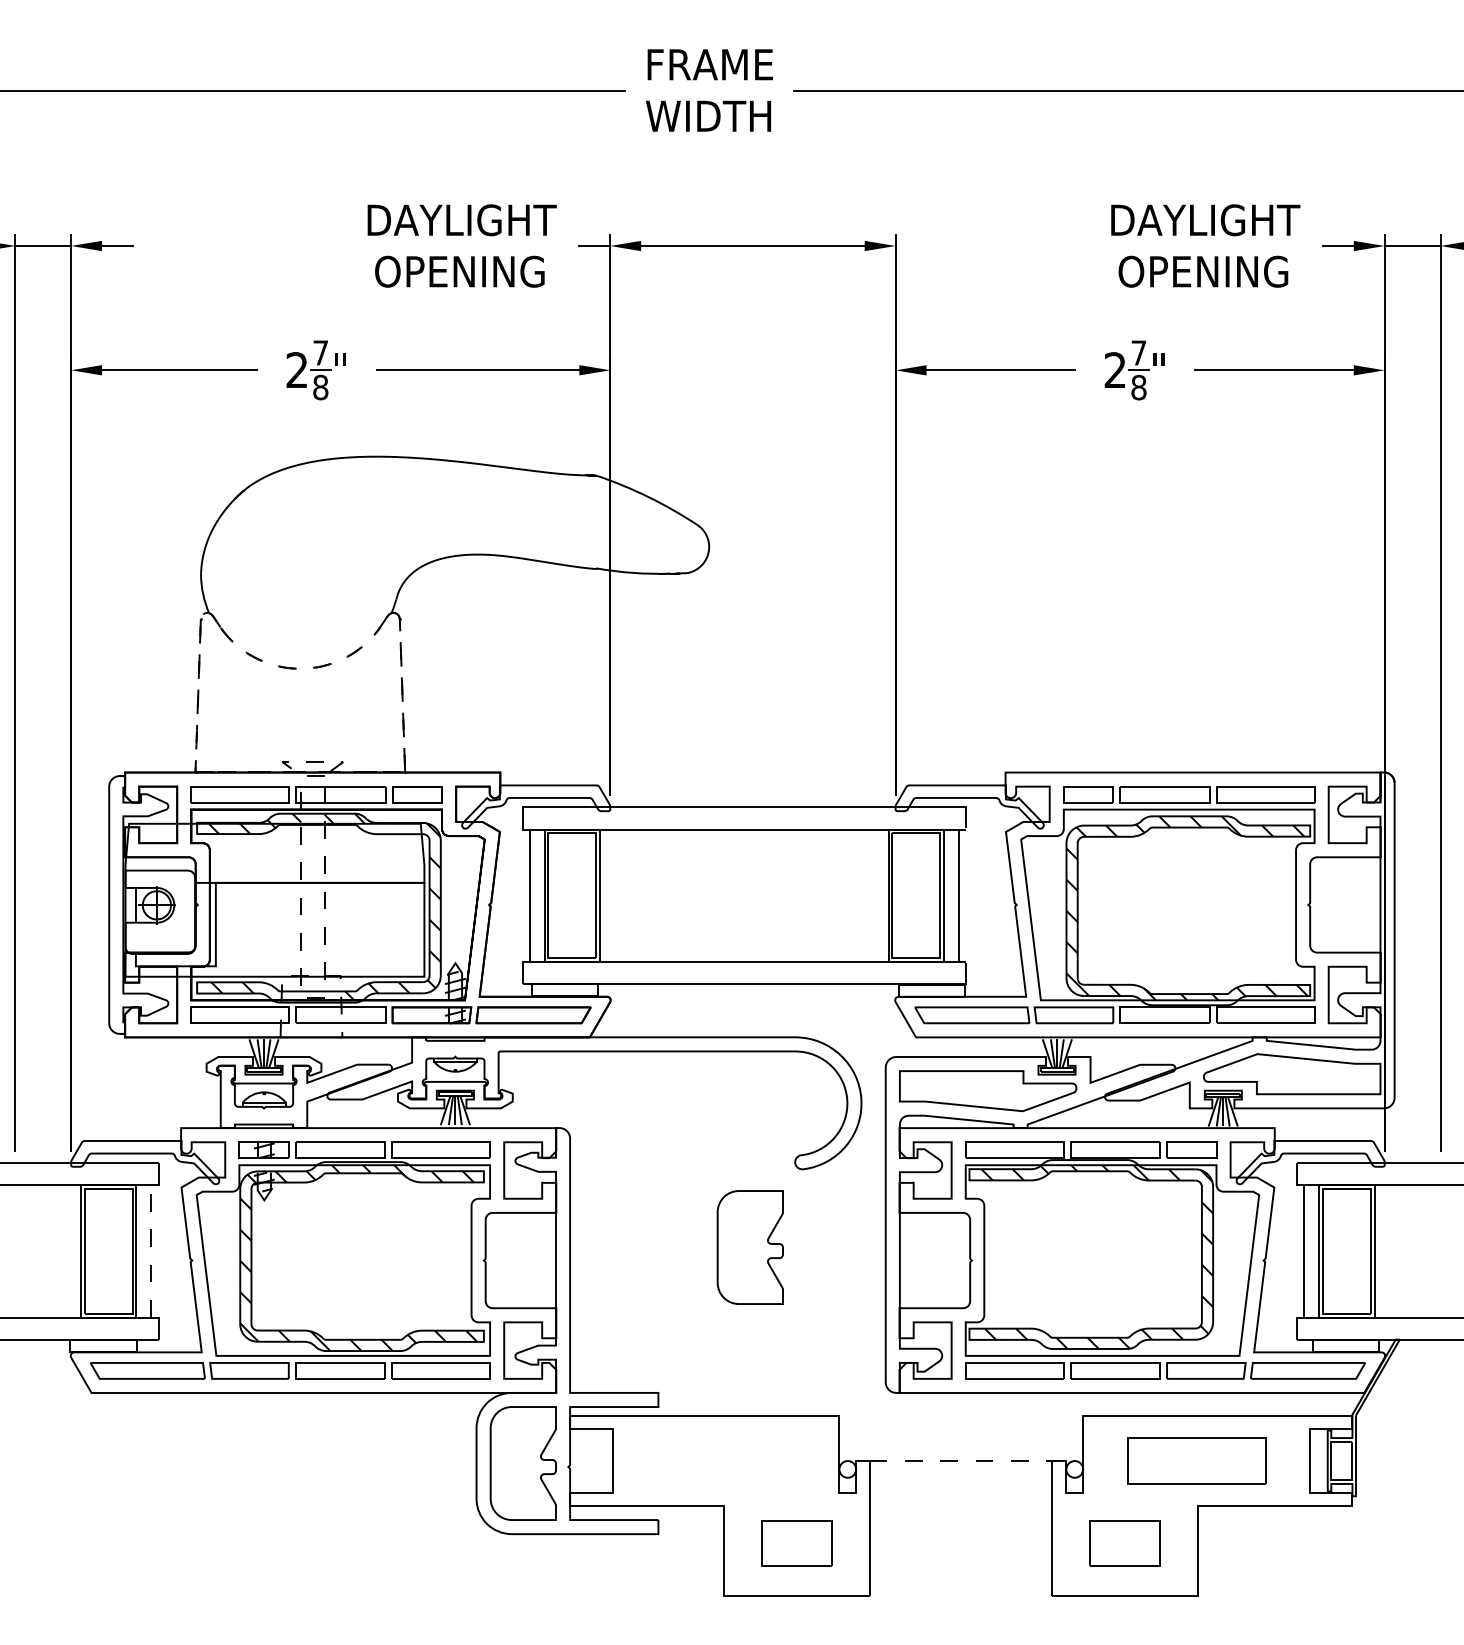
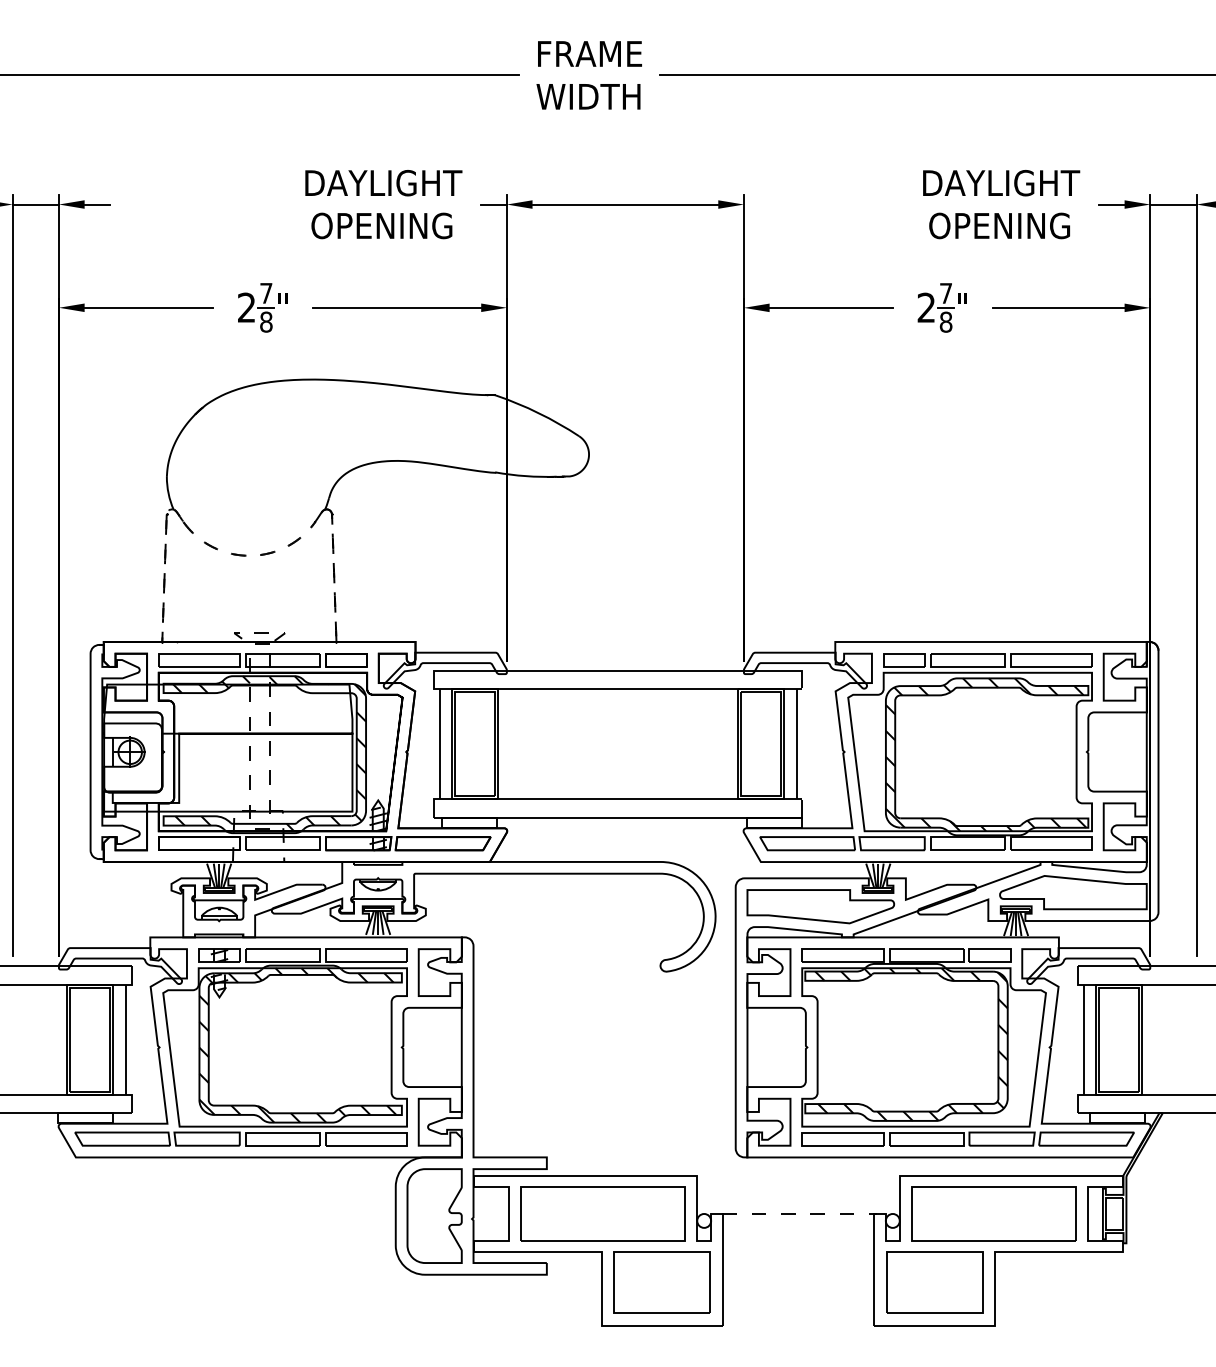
part: (749, 1247) -> (622, 1036), removed
line: (151, 1250) -> (125, 1039), dashed -> solid
part: (725, 1460) -> (602, 1213), added
part: (1196, 1460) -> (993, 1213), size x1.43
part: (796, 1543) -> (661, 1282), size x1.67
part: (1124, 1543) -> (934, 1282), size x1.67

